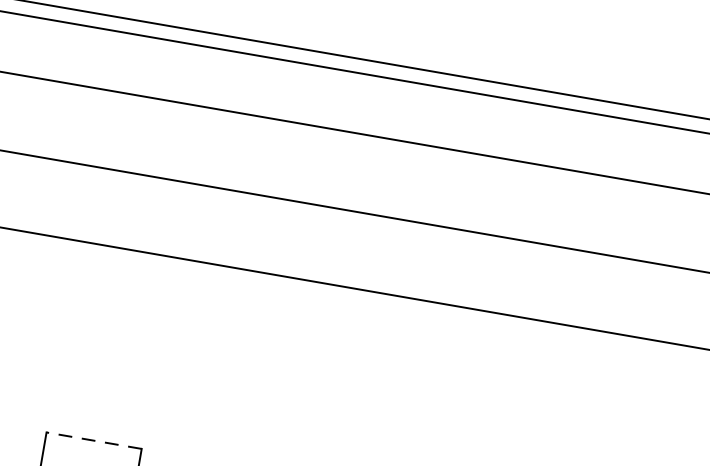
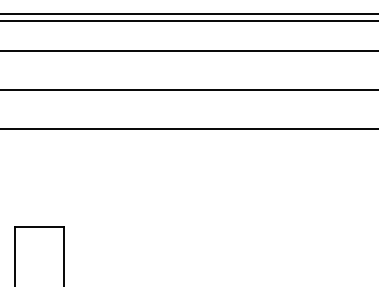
line: (92, 440) -> (38, 227), dashed -> solid

